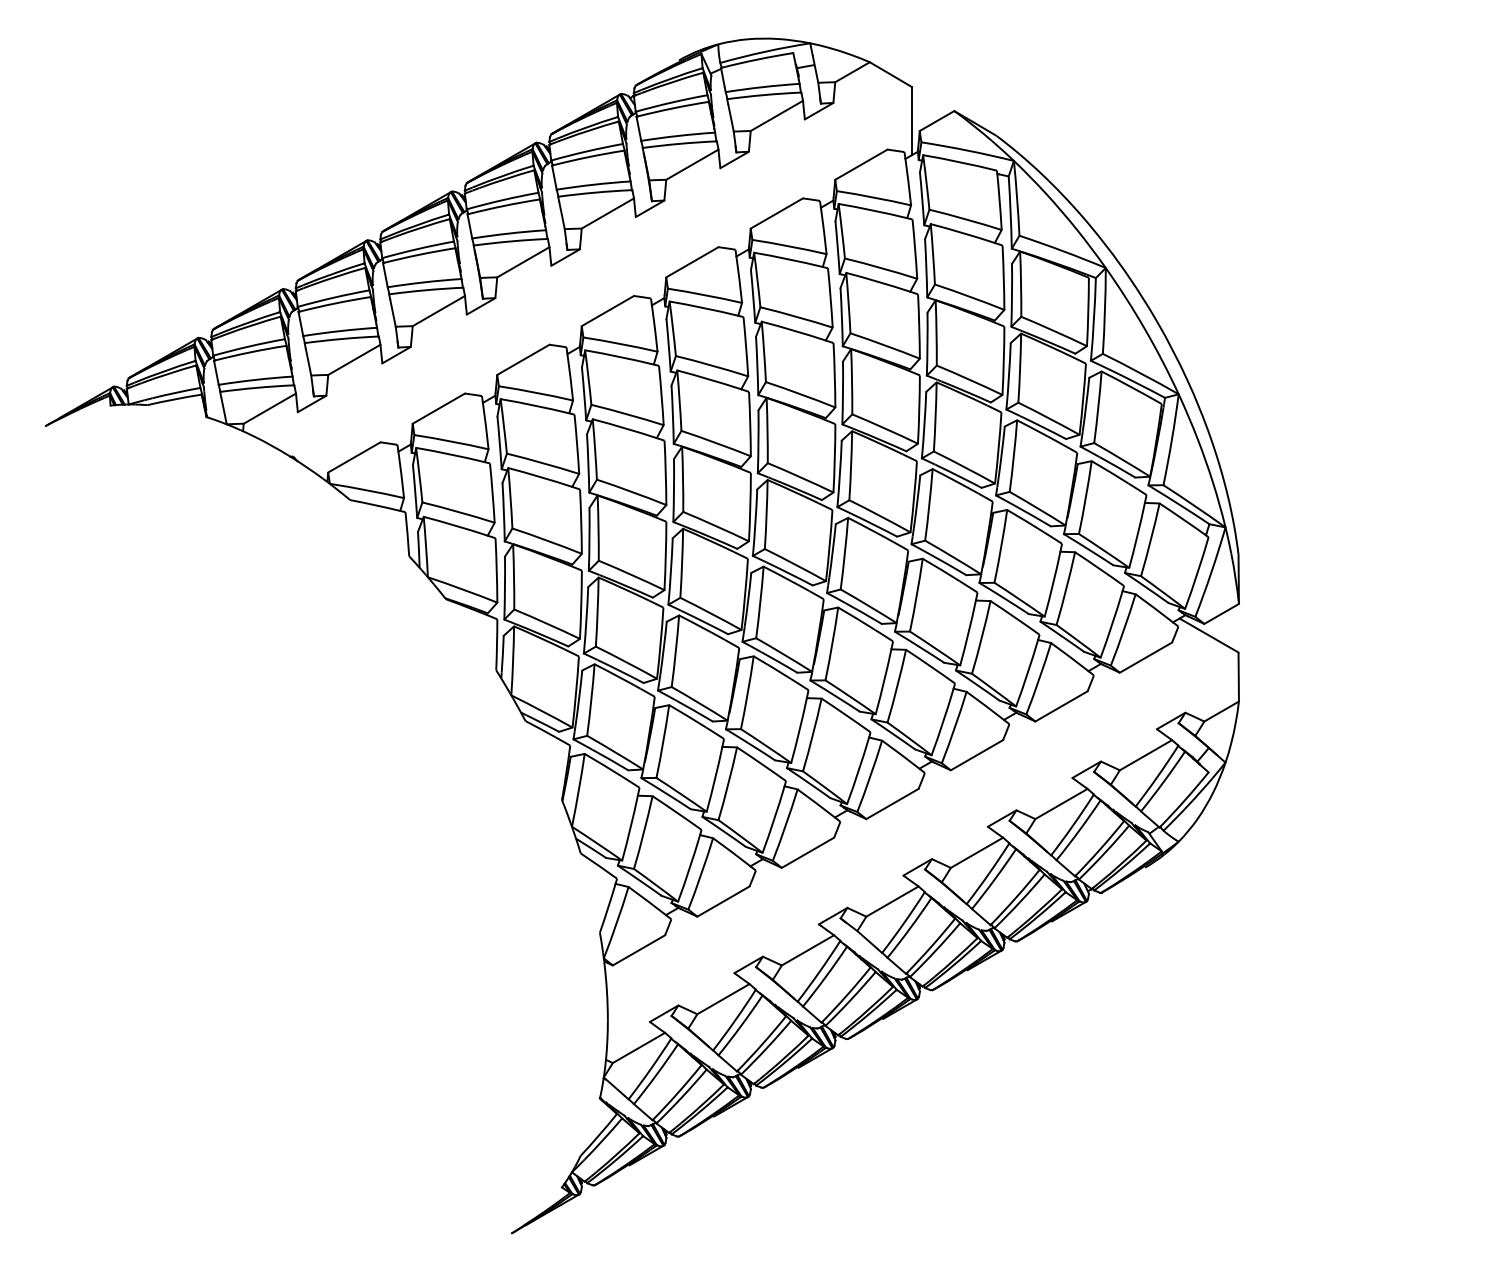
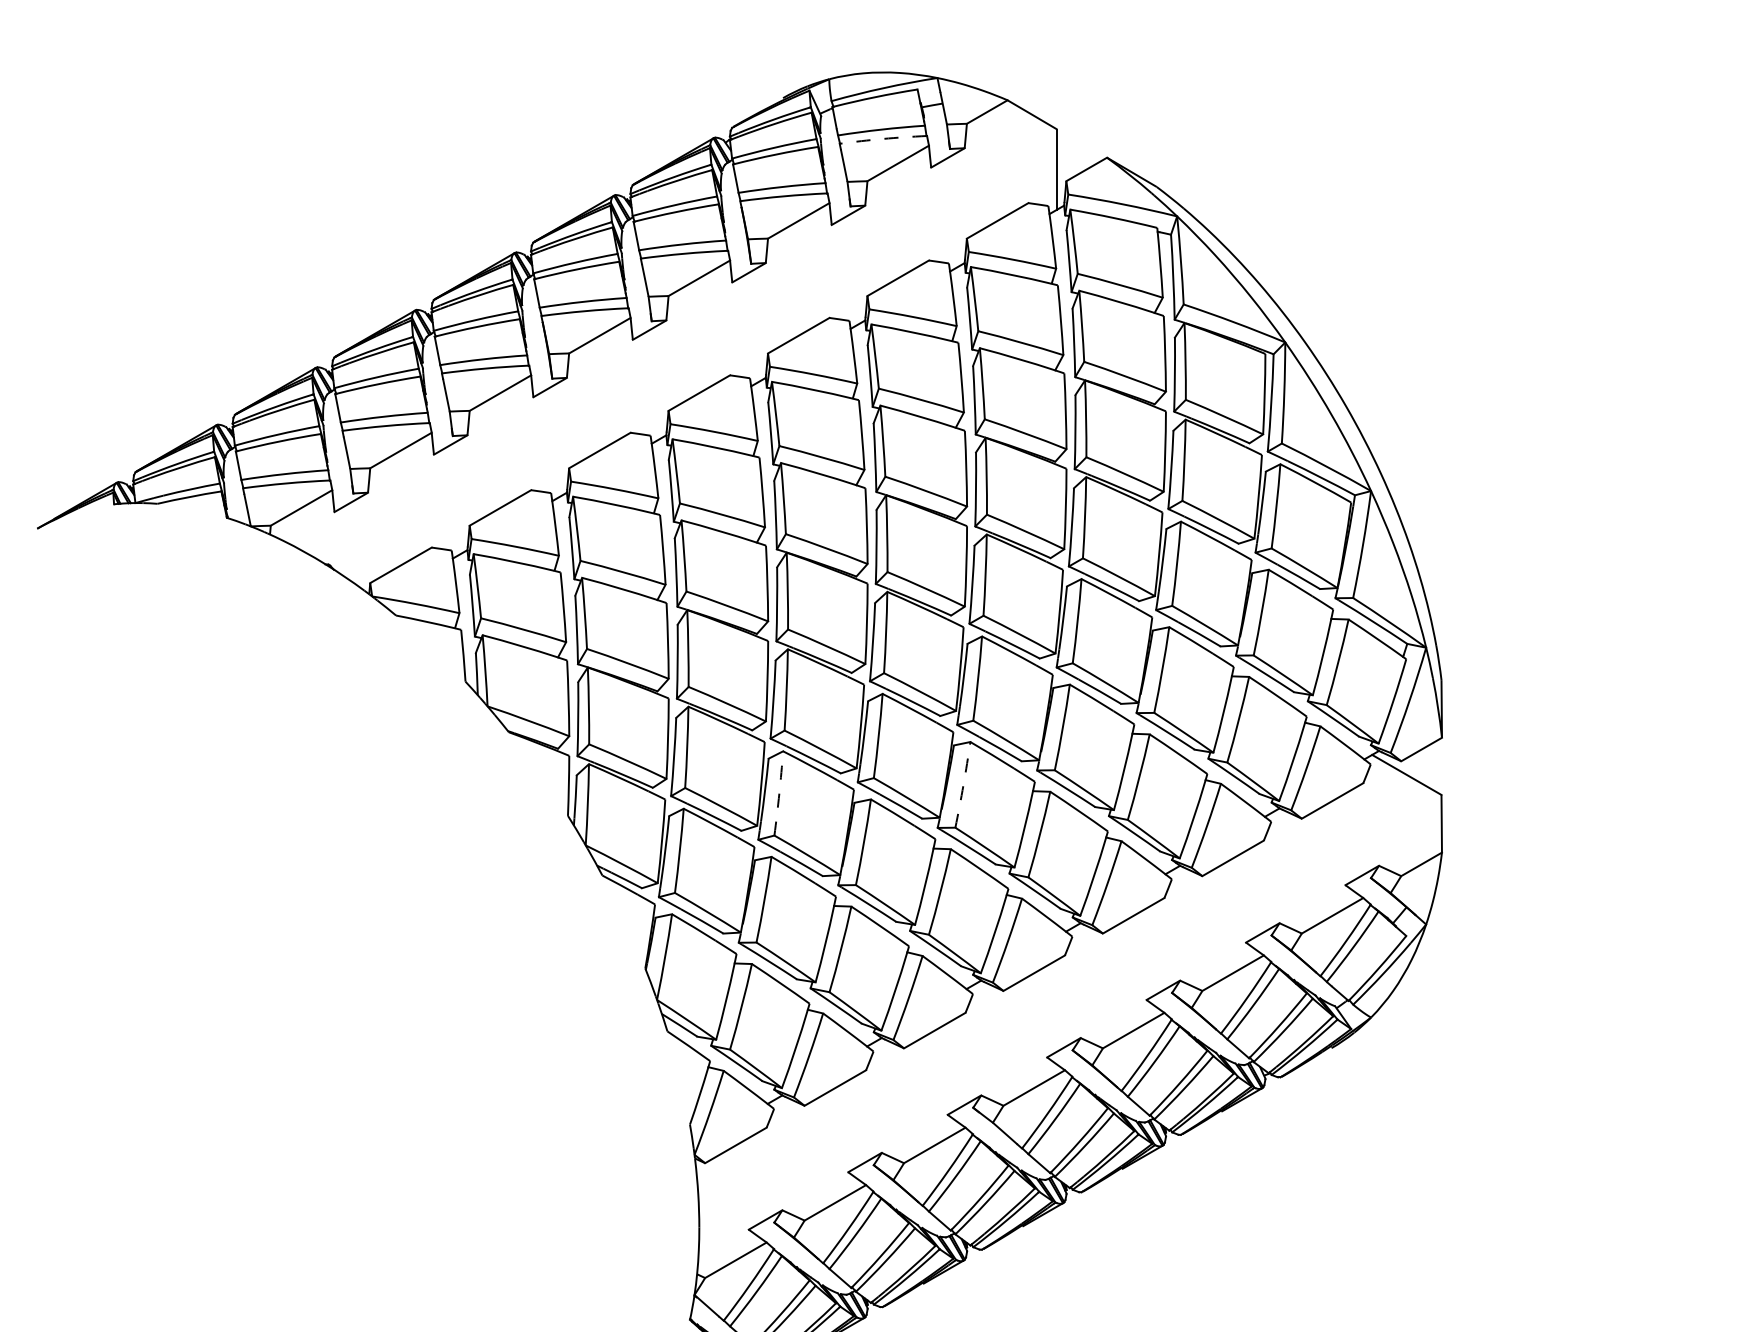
arc: (763, 95) -> (882, 139), solid -> dashed
arc: (832, 644) -> (963, 785), solid -> dashed
arc: (675, 651) -> (778, 793), solid -> dashed

